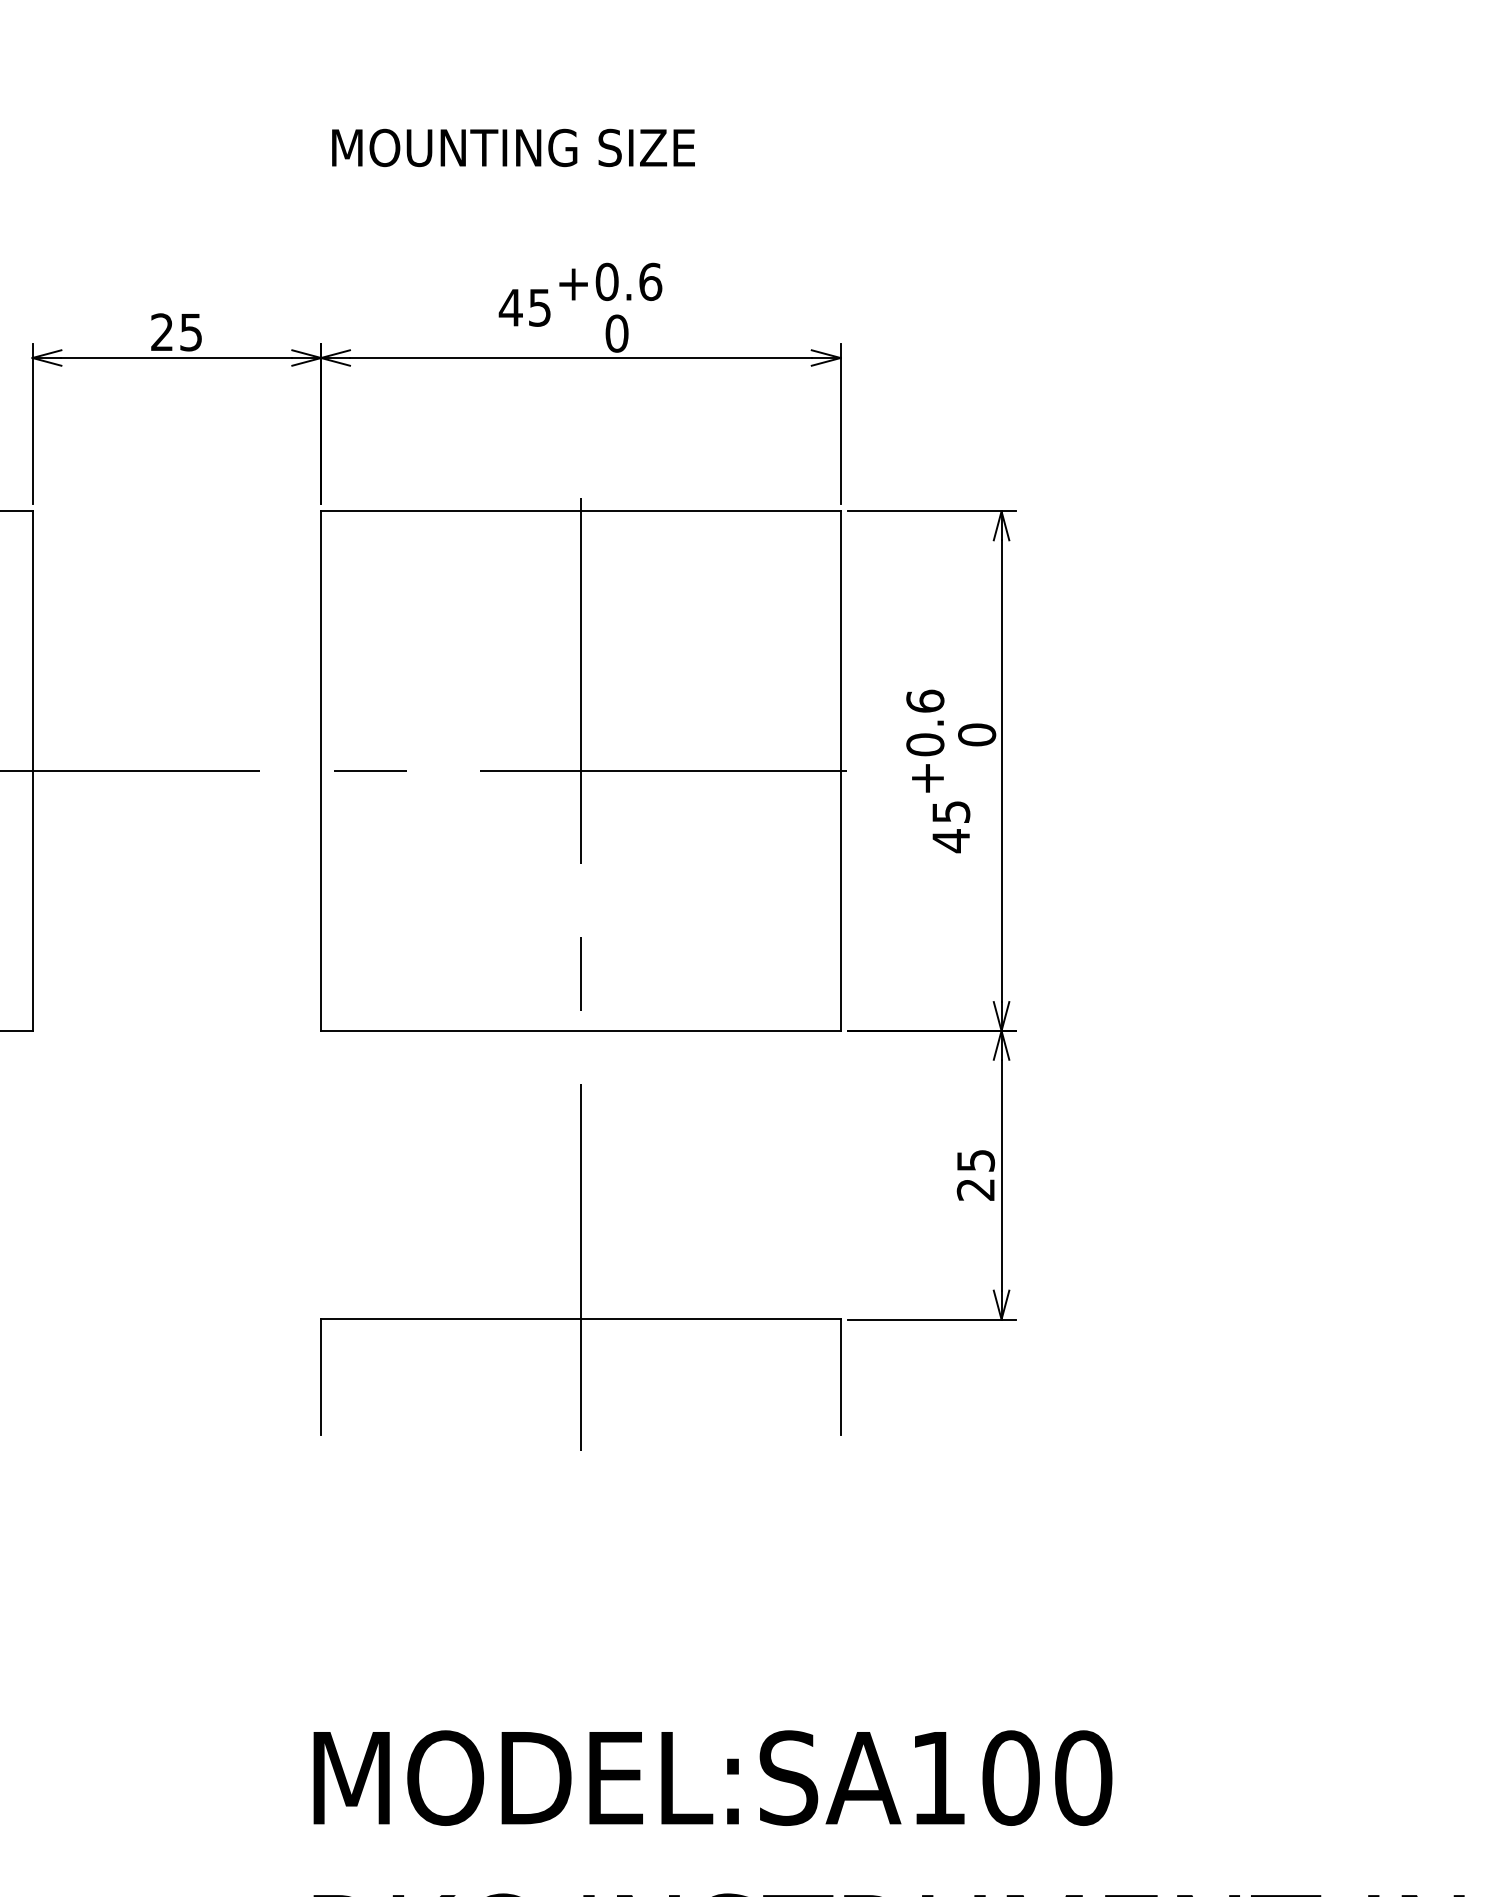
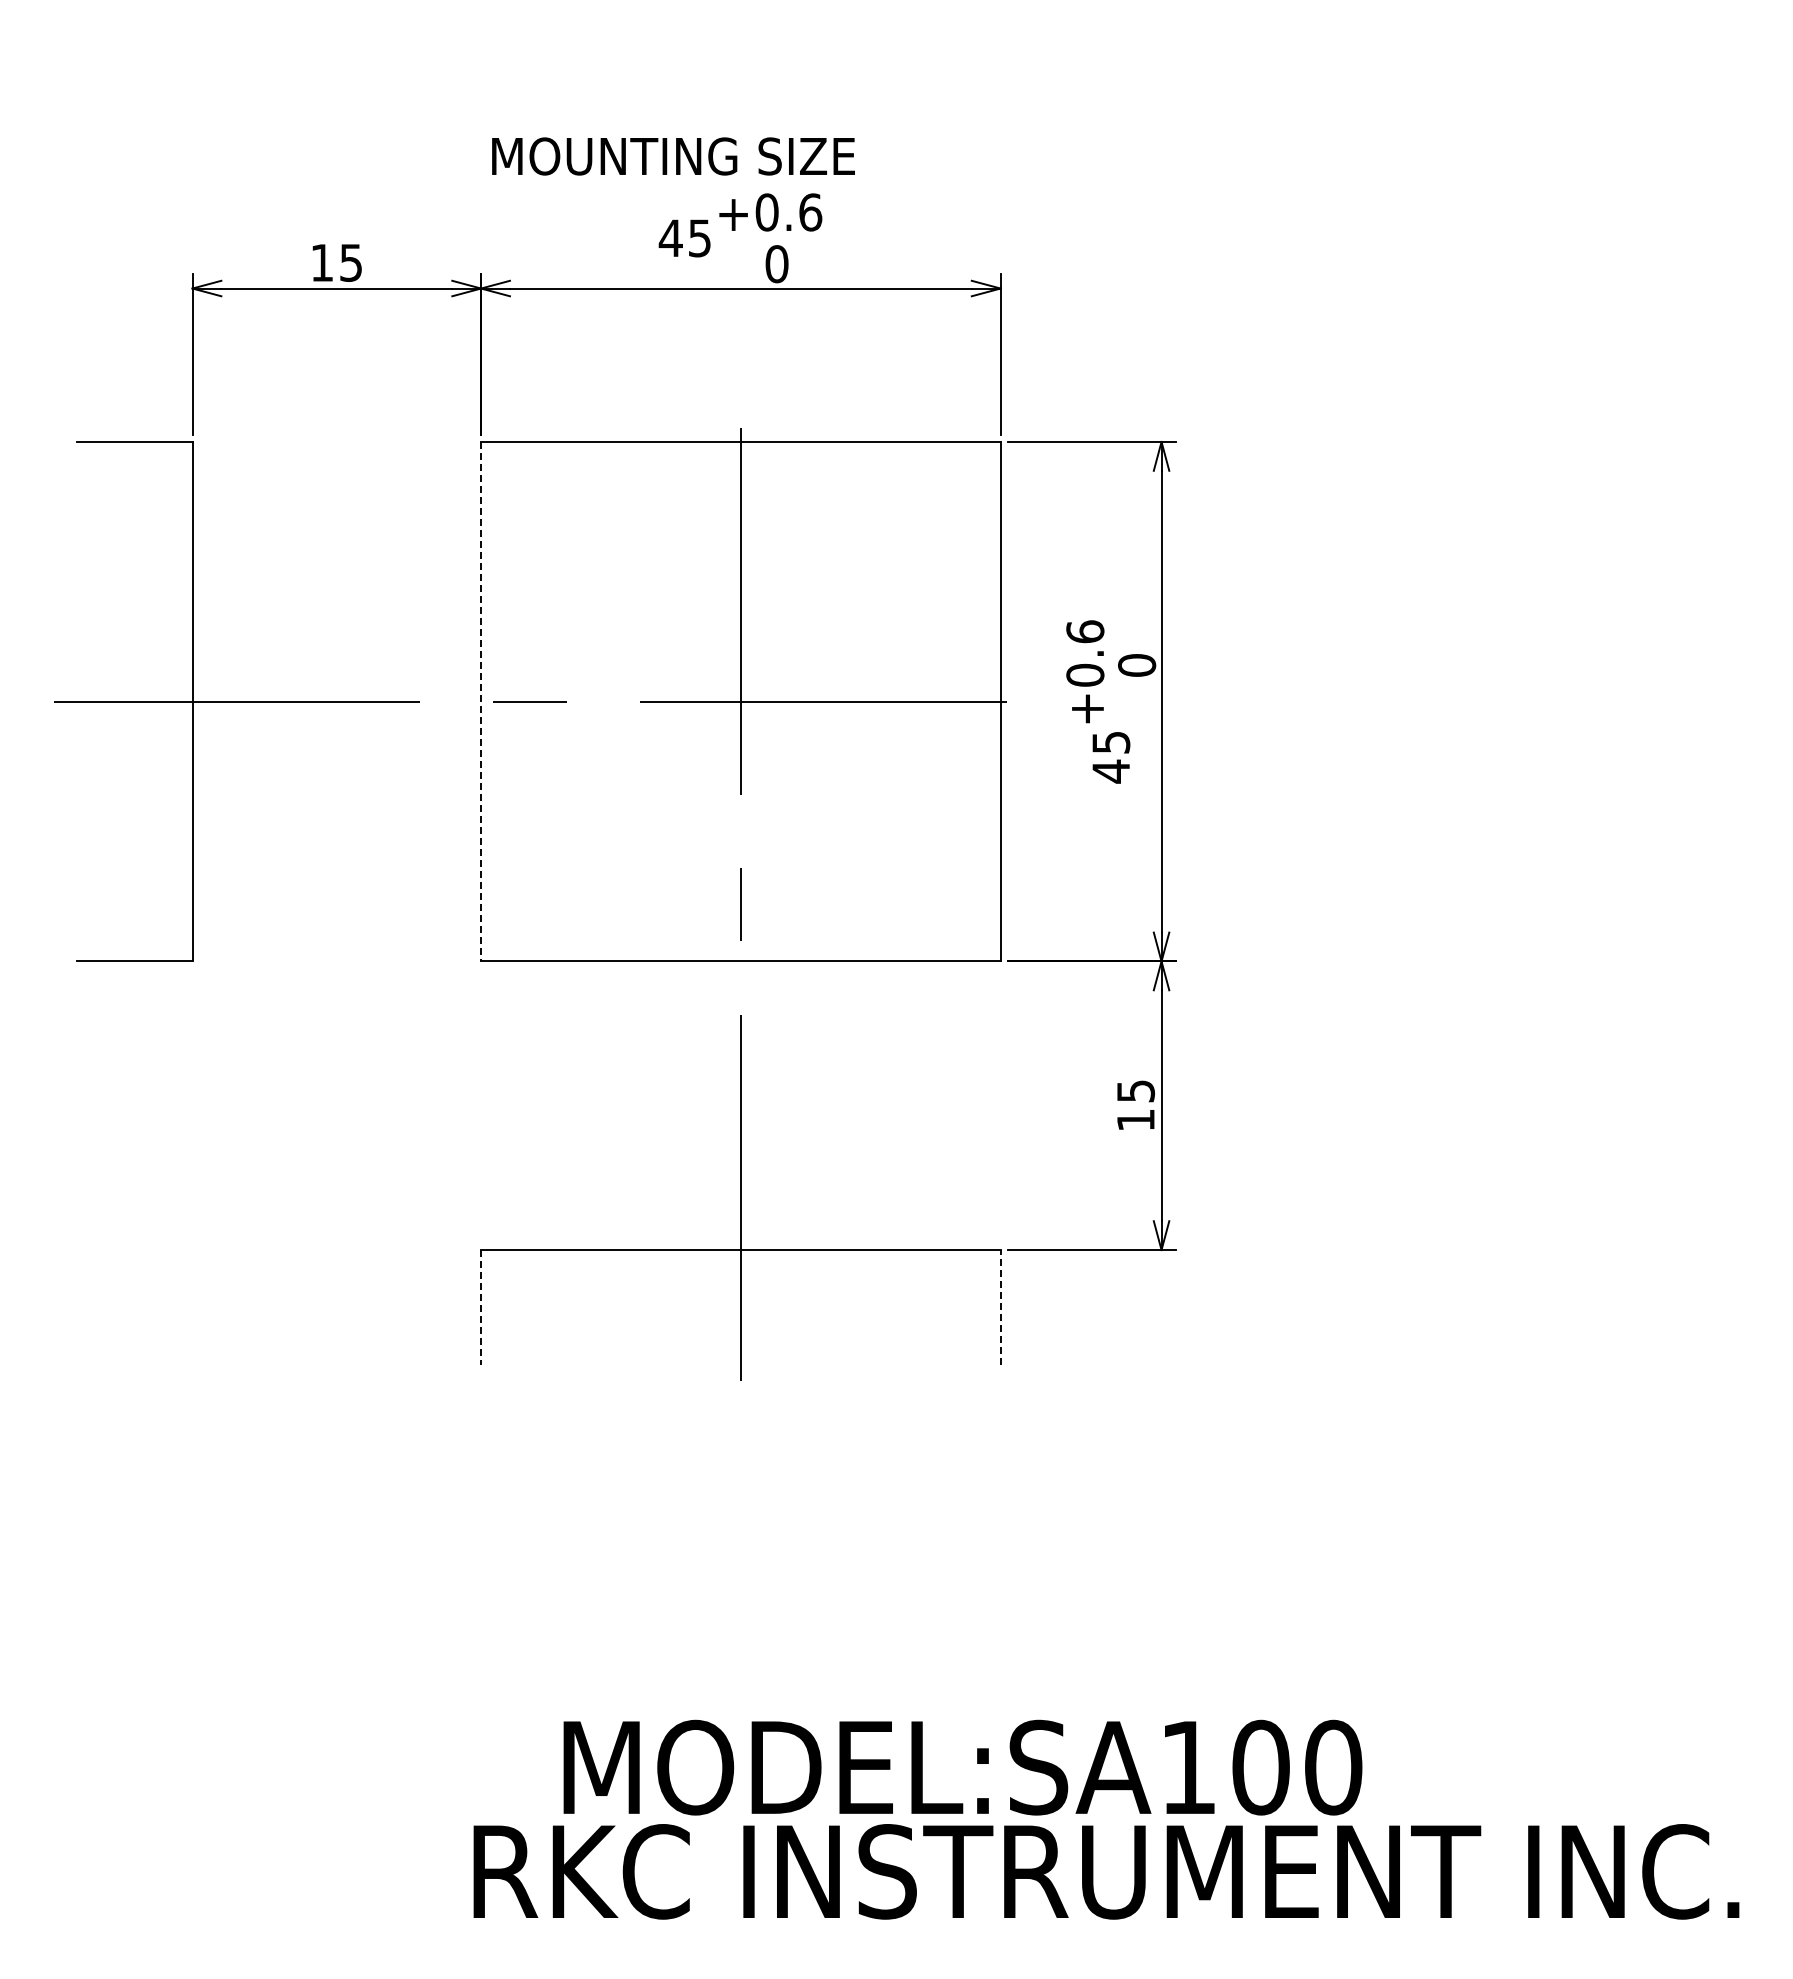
text: (513, 147) -> (673, 156), moved
text: (161, 331) -> (321, 262), 25 -> 15
line: (321, 770) -> (481, 701), solid -> dashed
text: (975, 1189) -> (1135, 1120), 25 -> 15
line: (321, 1376) -> (481, 1307), solid -> dashed
line: (840, 1376) -> (1000, 1307), solid -> dashed
text: (712, 1777) -> (962, 1767), moved

